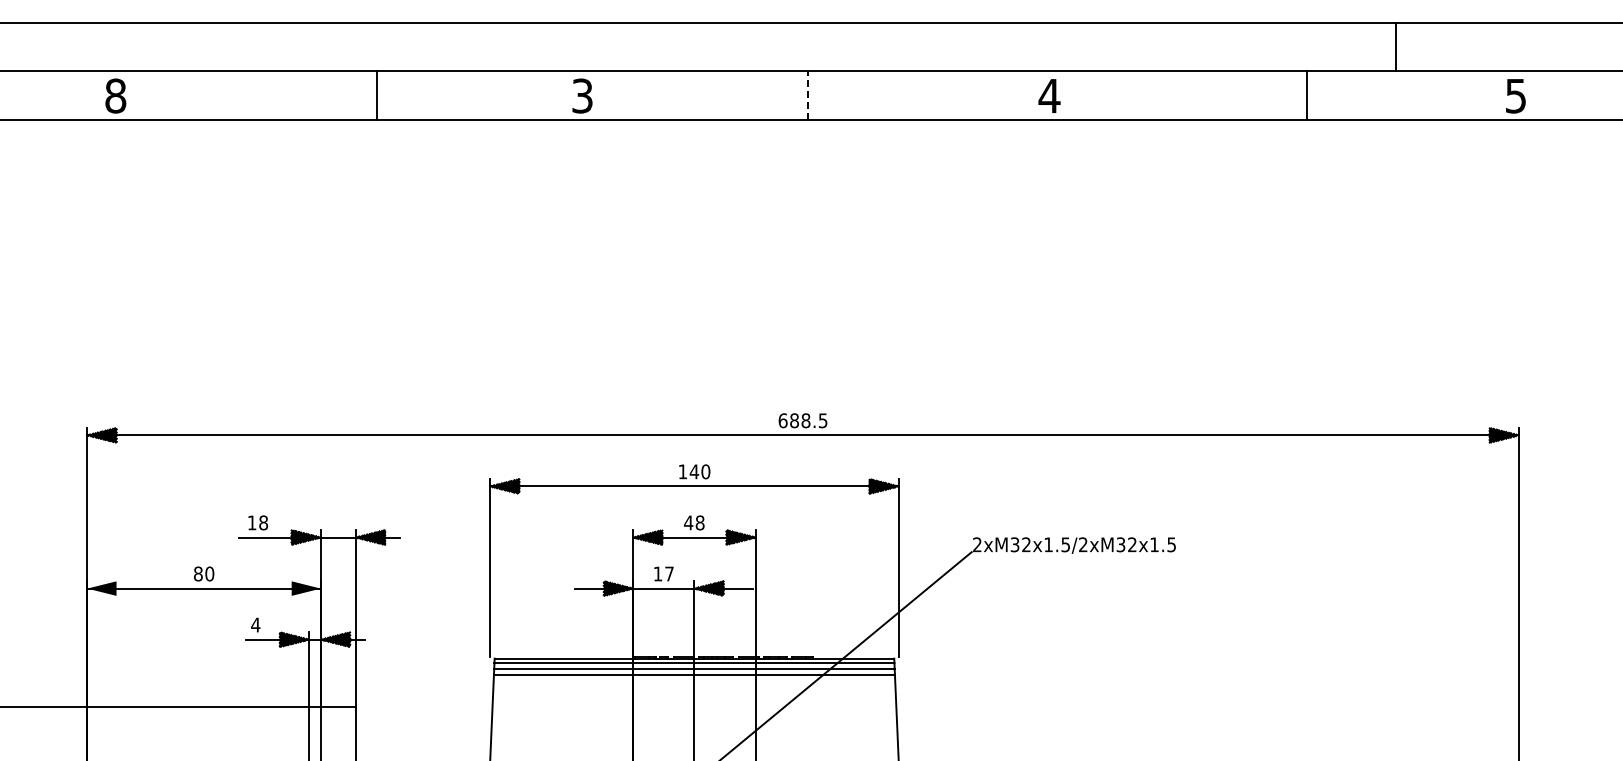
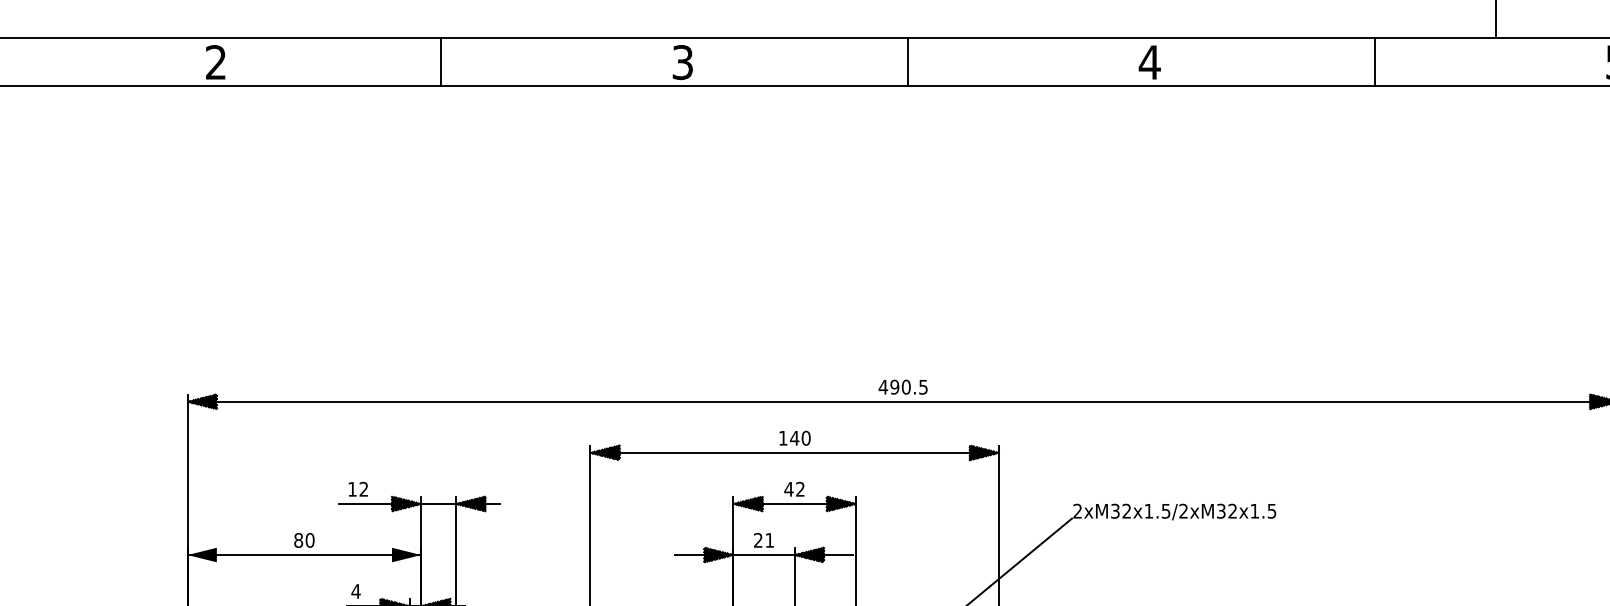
text: (115, 95) -> (215, 61), 8 -> 2
line: (377, 95) -> (441, 61), moved
line: (807, 95) -> (907, 61), dashed -> solid
line: (1306, 95) -> (1374, 61), moved
text: (794, 420) -> (894, 386), 688.5 -> 490.5
text: (263, 522) -> (363, 488), 18 -> 12
text: (699, 522) -> (799, 488), 48 -> 42
text: (663, 573) -> (763, 539), 17 -> 21

